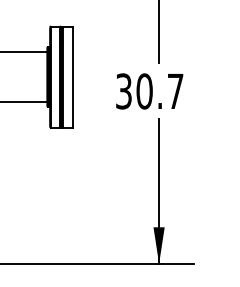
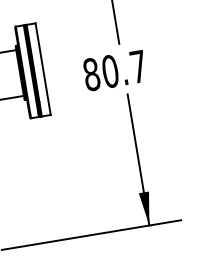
text: (124, 91) -> (92, 74), 30.7 -> 80.7

